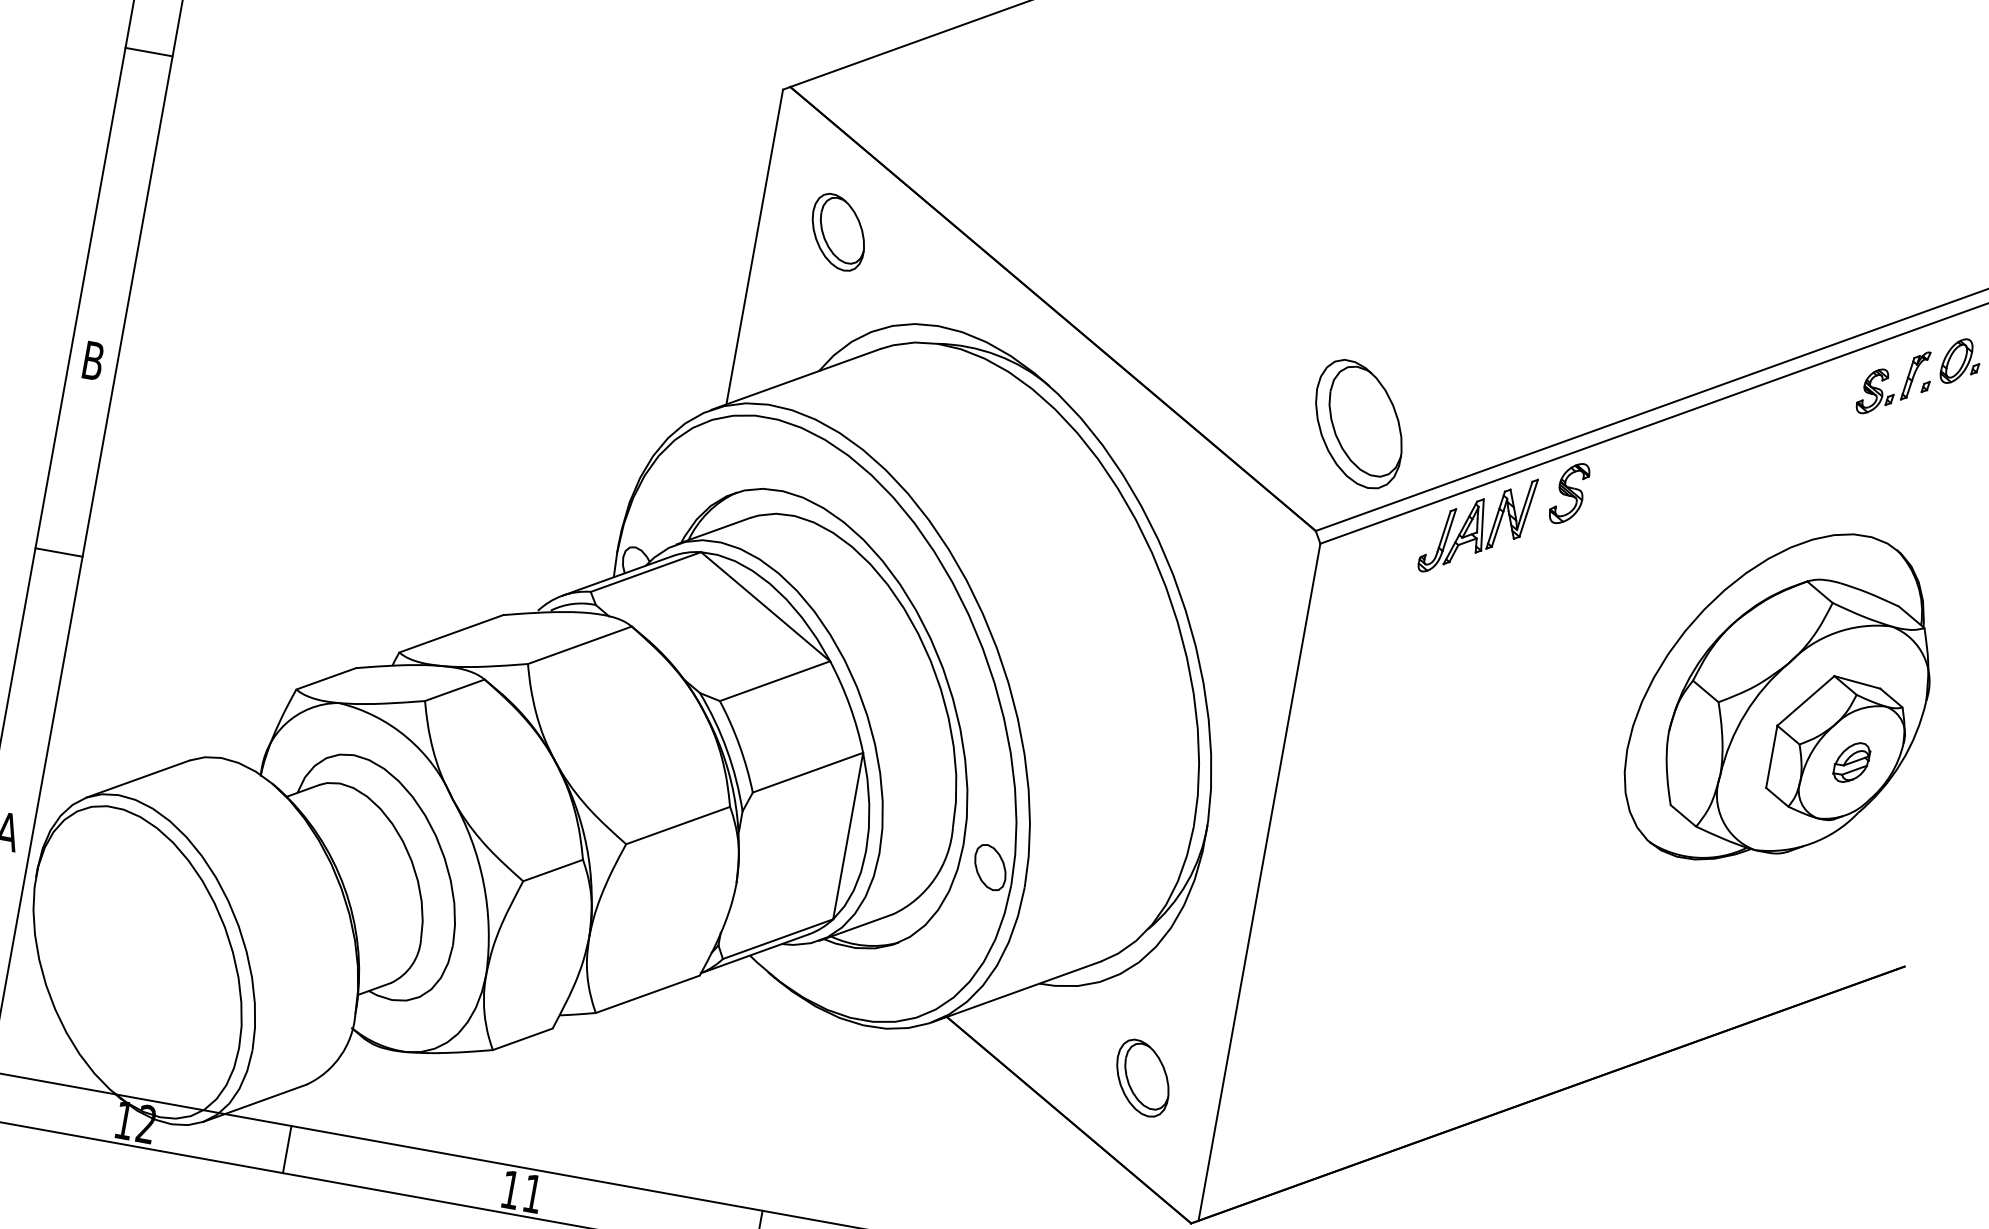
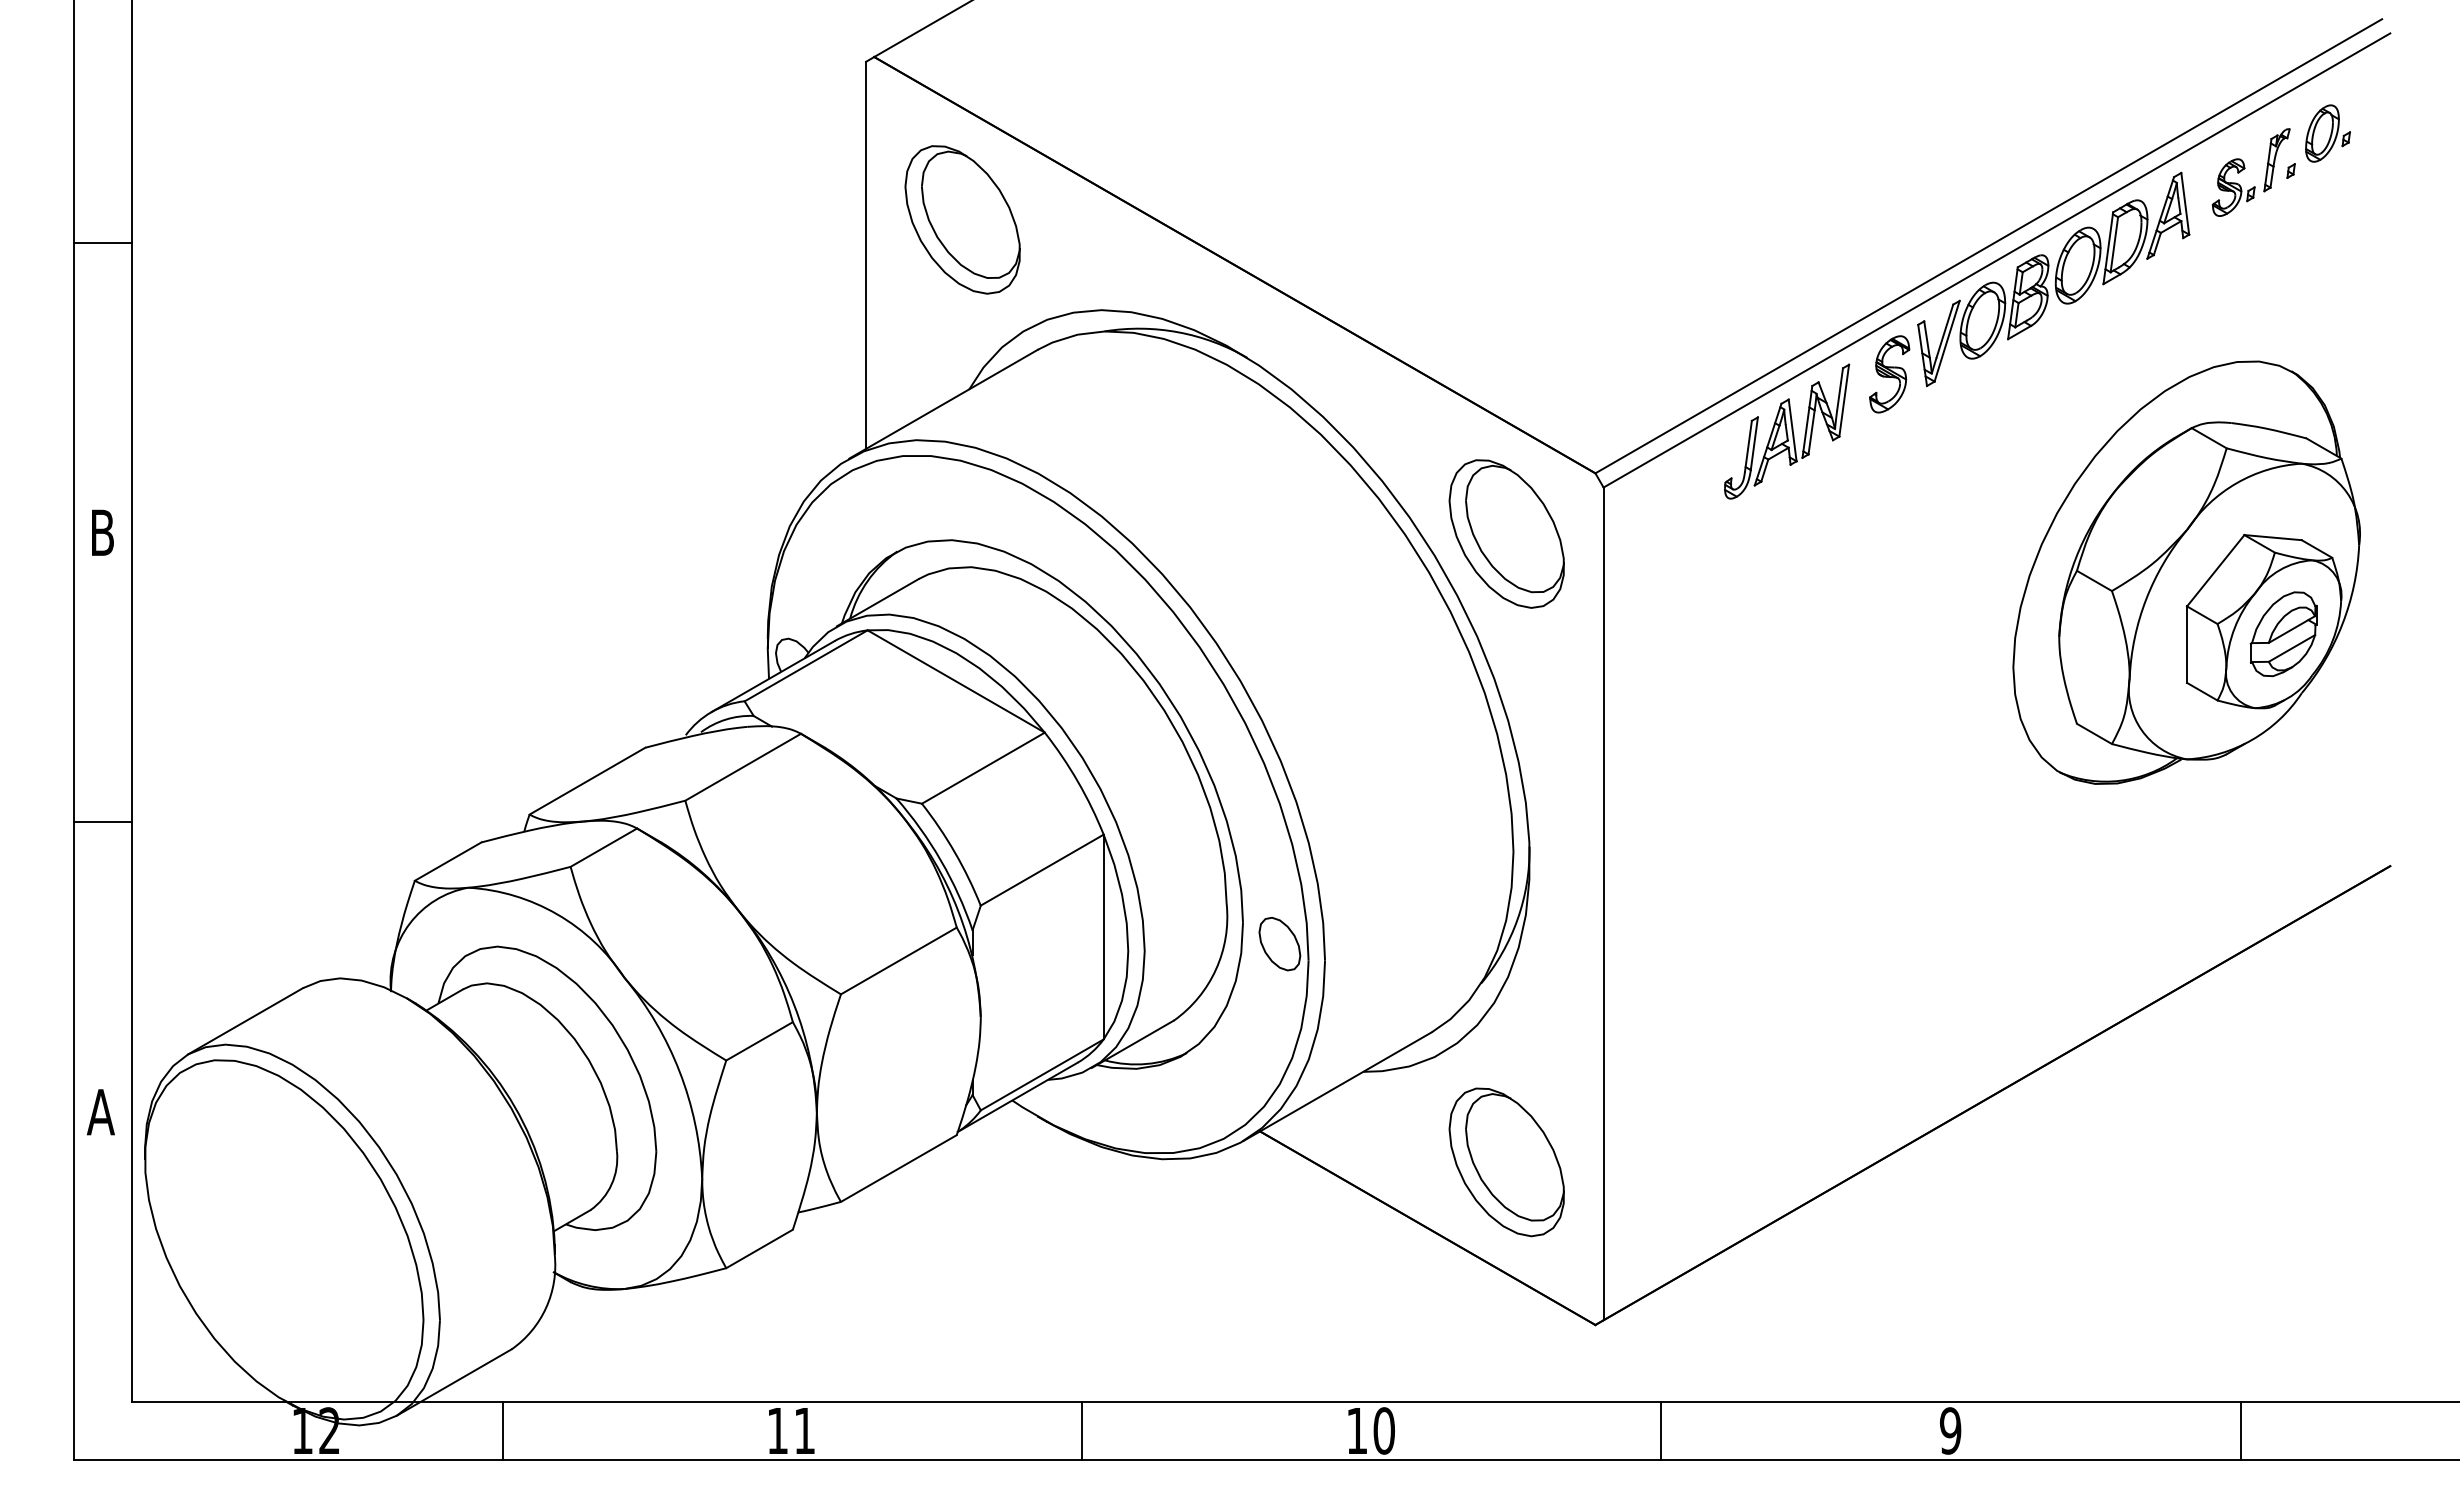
line: (148, 51) -> (102, 242), moved
part: (838, 232) -> (962, 219), size x1.67
part: (1358, 423) -> (1506, 533), moved
part: (1716, 440) -> (2053, 279), added
line: (58, 552) -> (102, 822), moved
part: (1851, 762) -> (2283, 634), size x1.67
part: (1142, 1078) -> (1506, 1162), size x1.67

